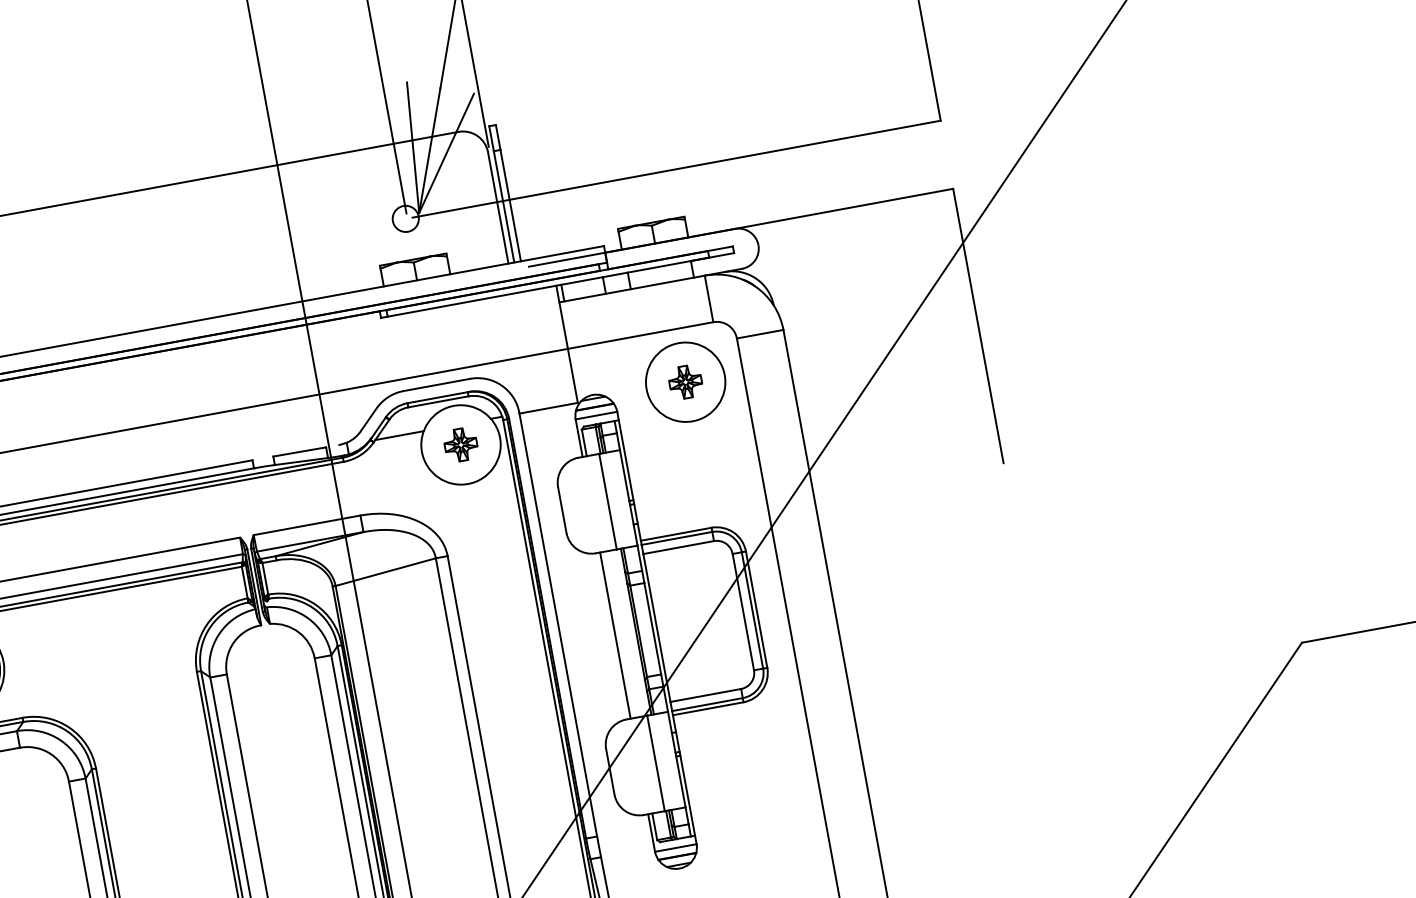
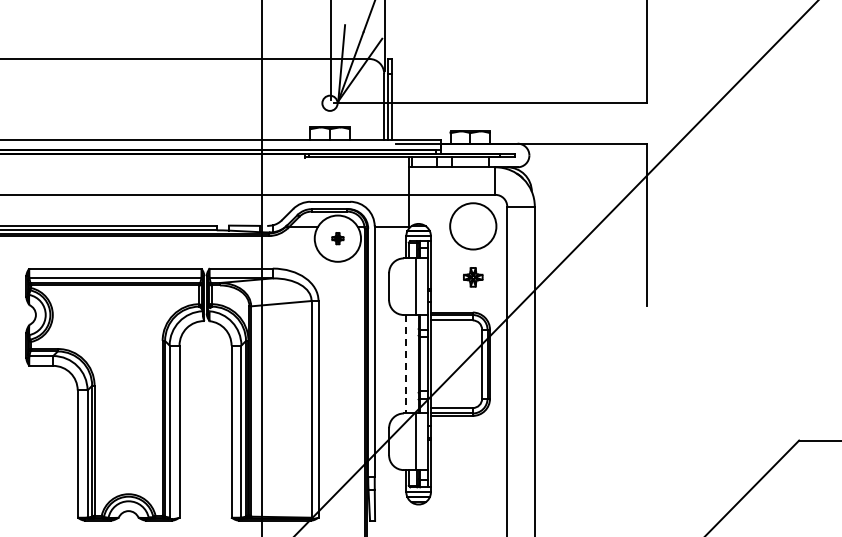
part: (686, 382) -> (473, 277), moved
part: (460, 444) -> (337, 238), size x0.6
line: (615, 635) -> (406, 364), solid -> dashed

